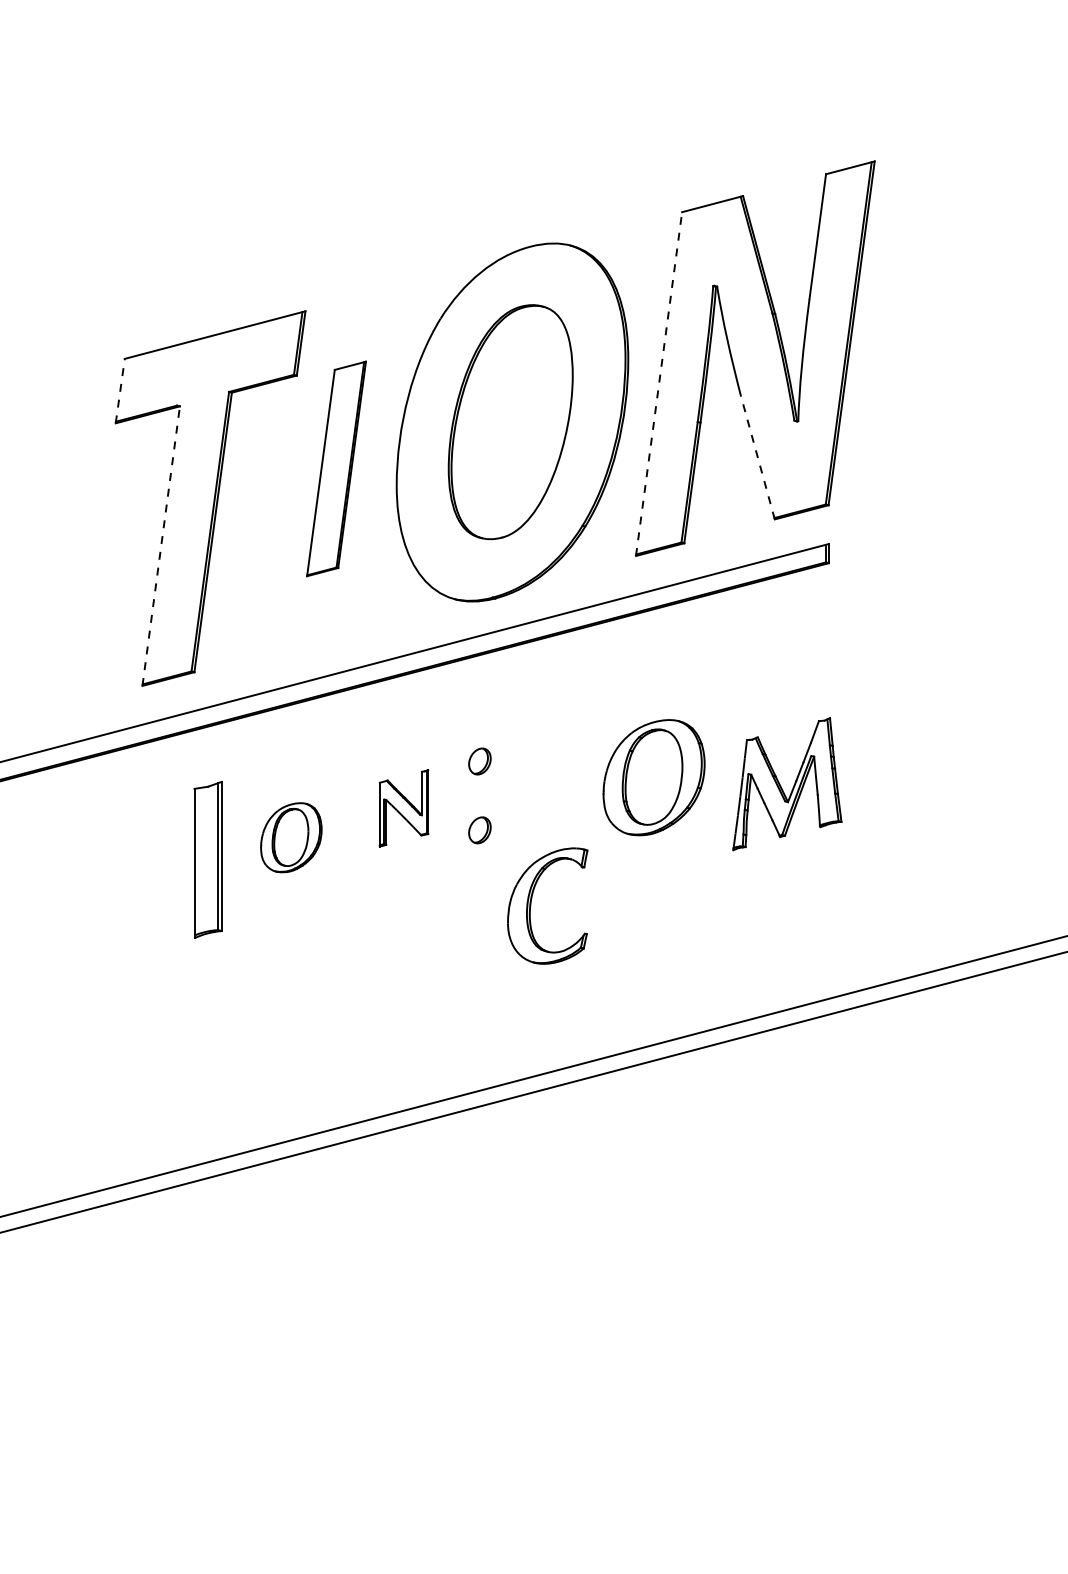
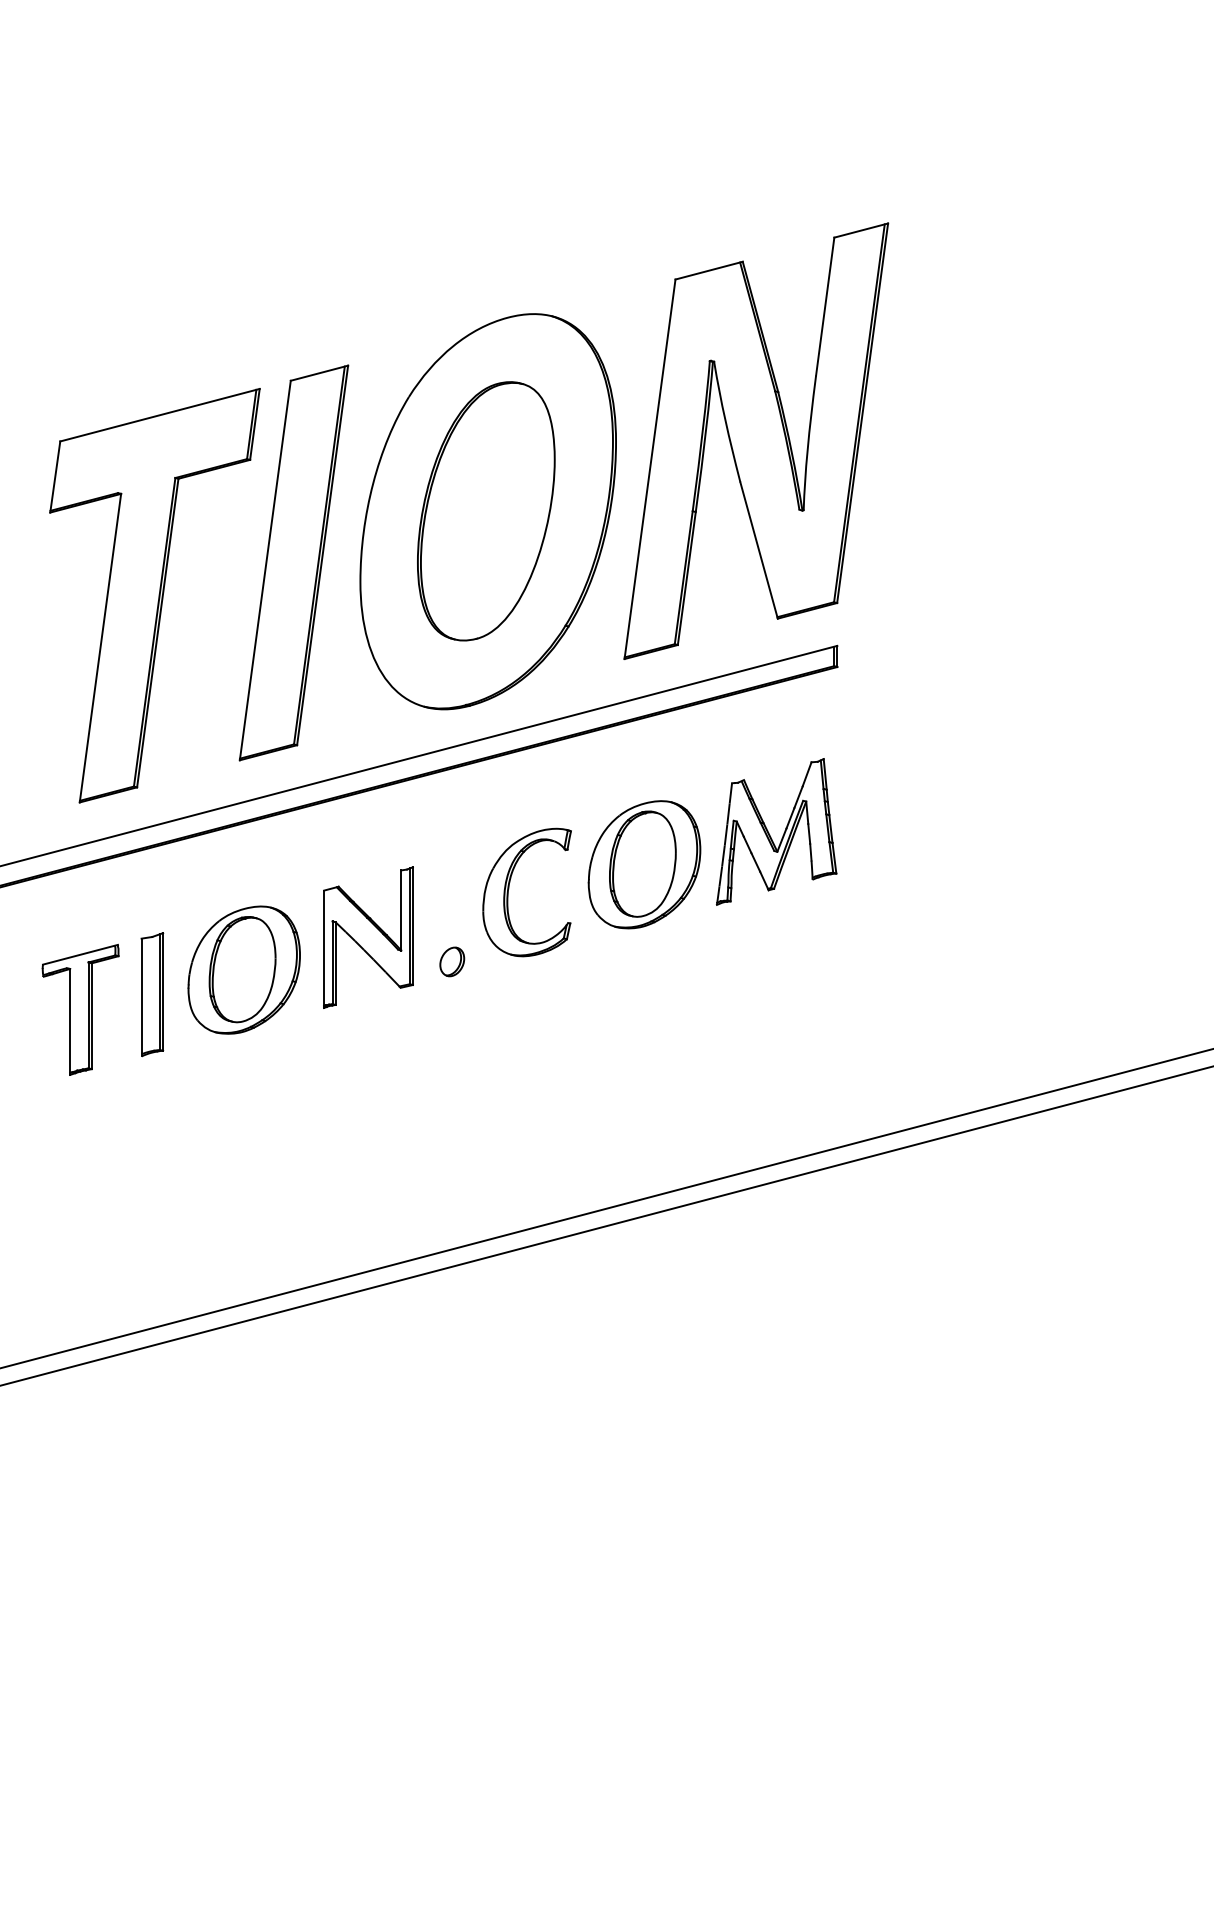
line: (659, 383) -> (650, 468), dashed -> solid
line: (120, 391) -> (55, 477), dashed -> solid
line: (758, 457) -> (759, 550), dashed -> solid
part: (336, 468) -> (293, 562), size x1.67
line: (161, 546) -> (100, 648), dashed -> solid
part: (480, 761) -> (452, 885), removed
part: (654, 777) -> (644, 864), moved
part: (780, 784) -> (769, 832), moved
part: (404, 808) -> (368, 937), size x1.67
part: (290, 837) -> (243, 969), size x1.67
part: (208, 859) -> (152, 994), size x0.71
part: (143, 873) -> (80, 1009), added
part: (531, 902) -> (509, 888), moved

